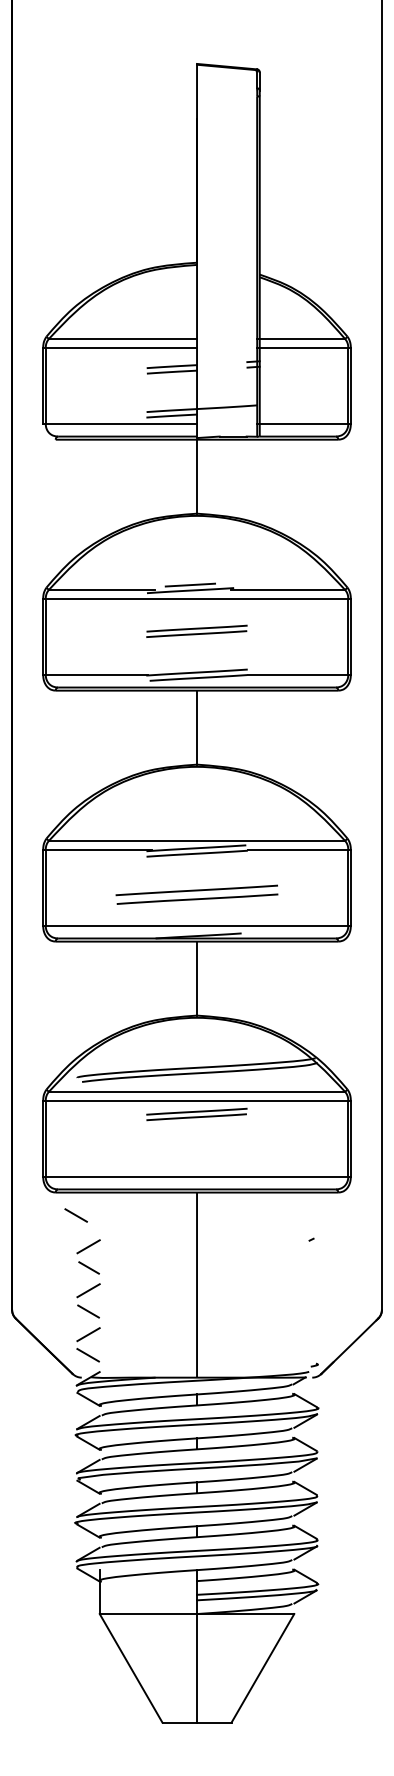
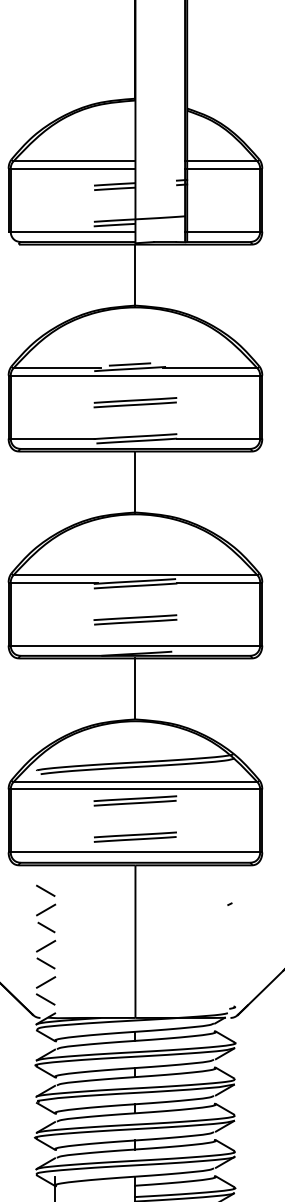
part: (196, 894) -> (135, 619), size x0.62
part: (196, 1157) -> (135, 836), added
line: (75, 1215) -> (45, 890), moved

